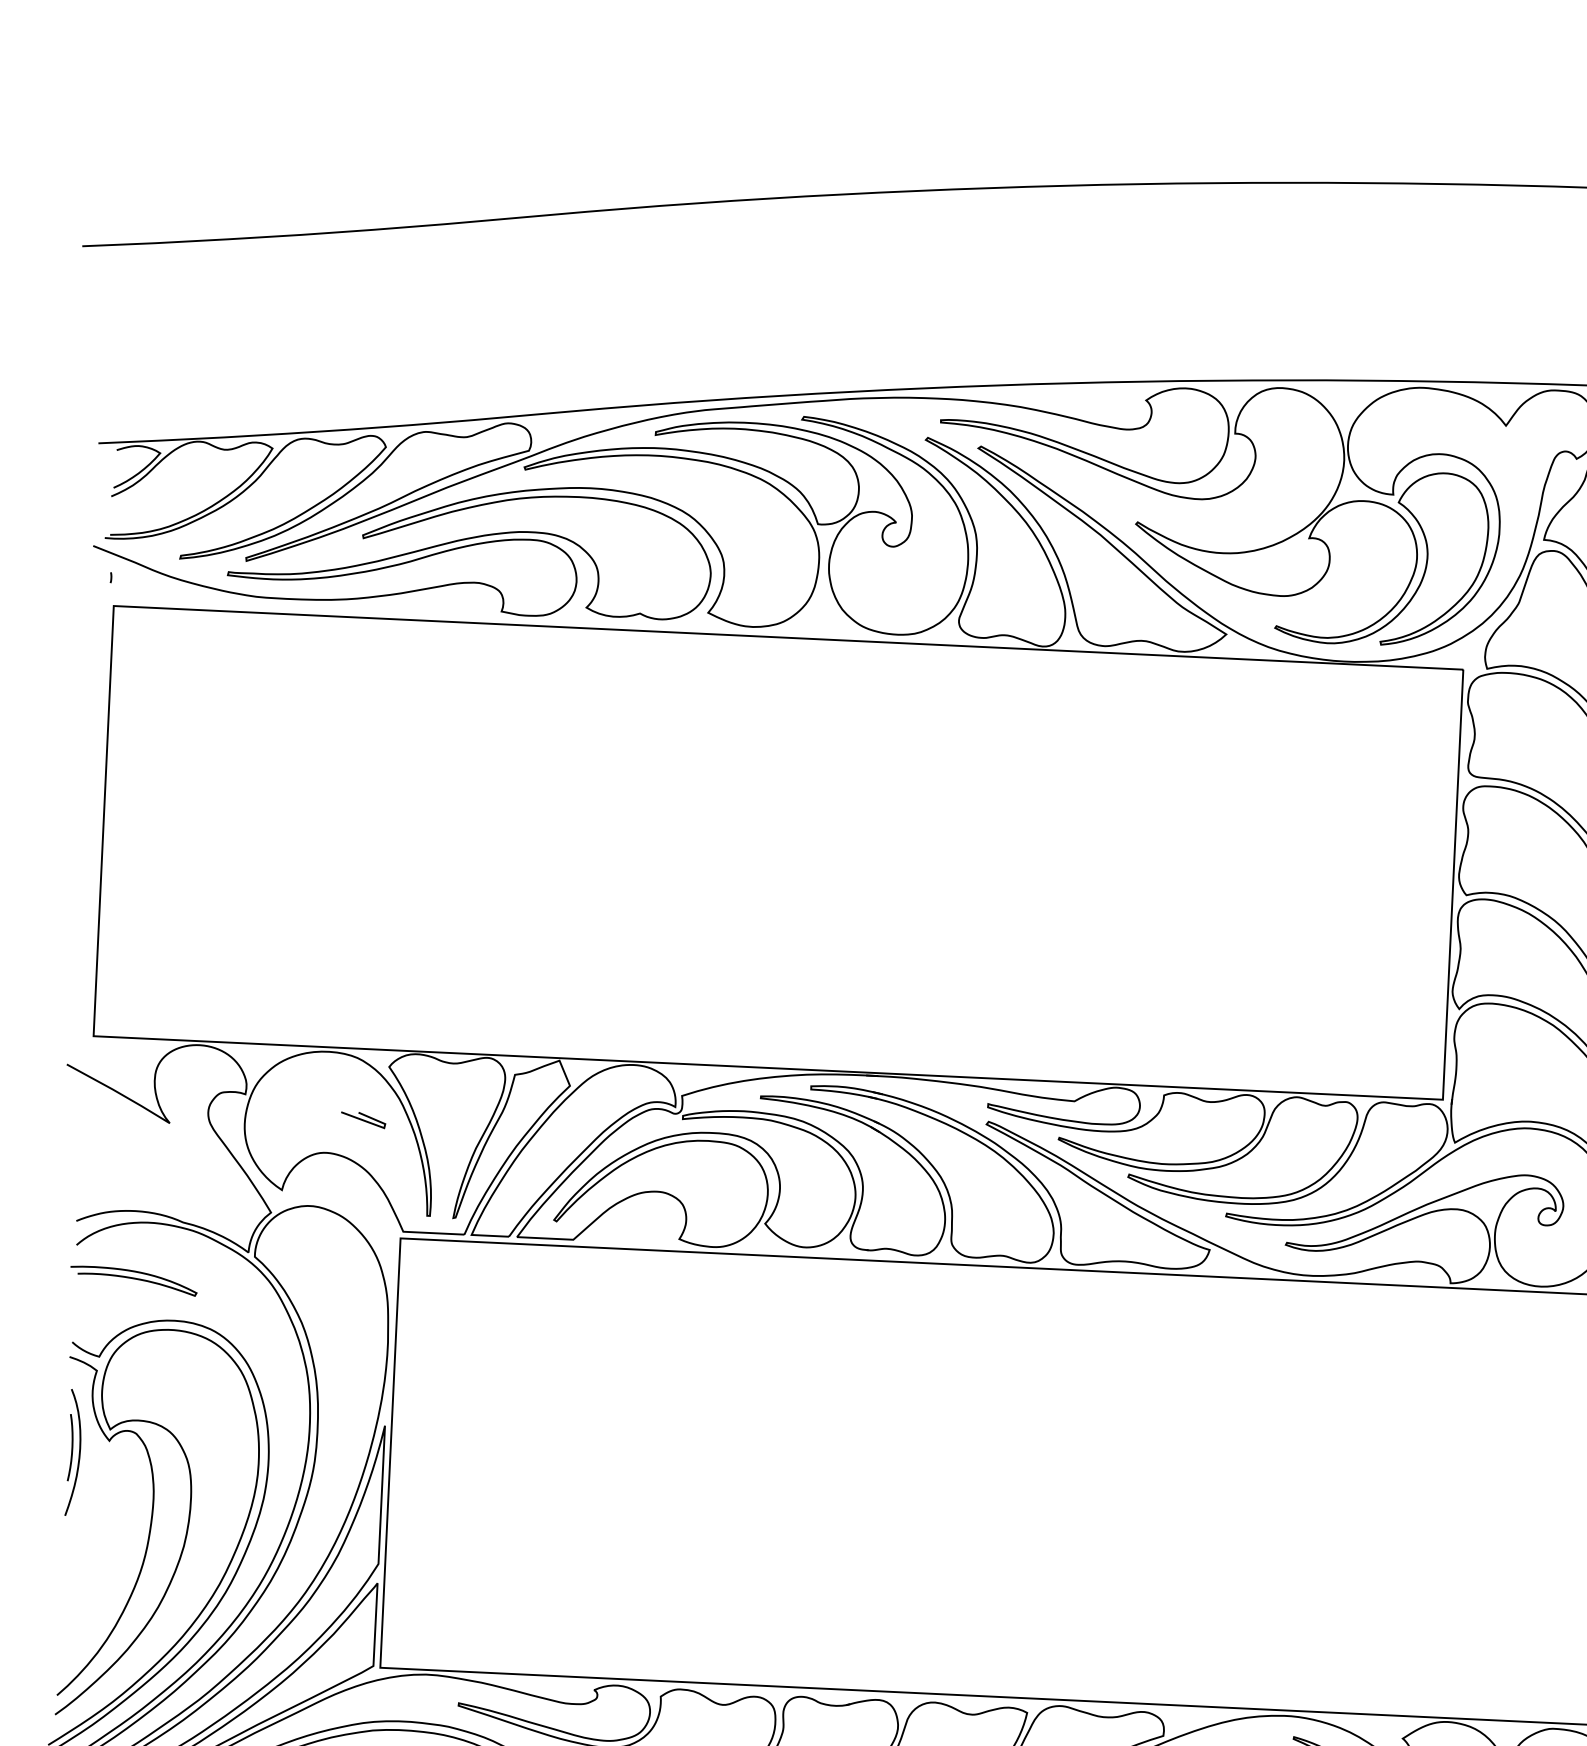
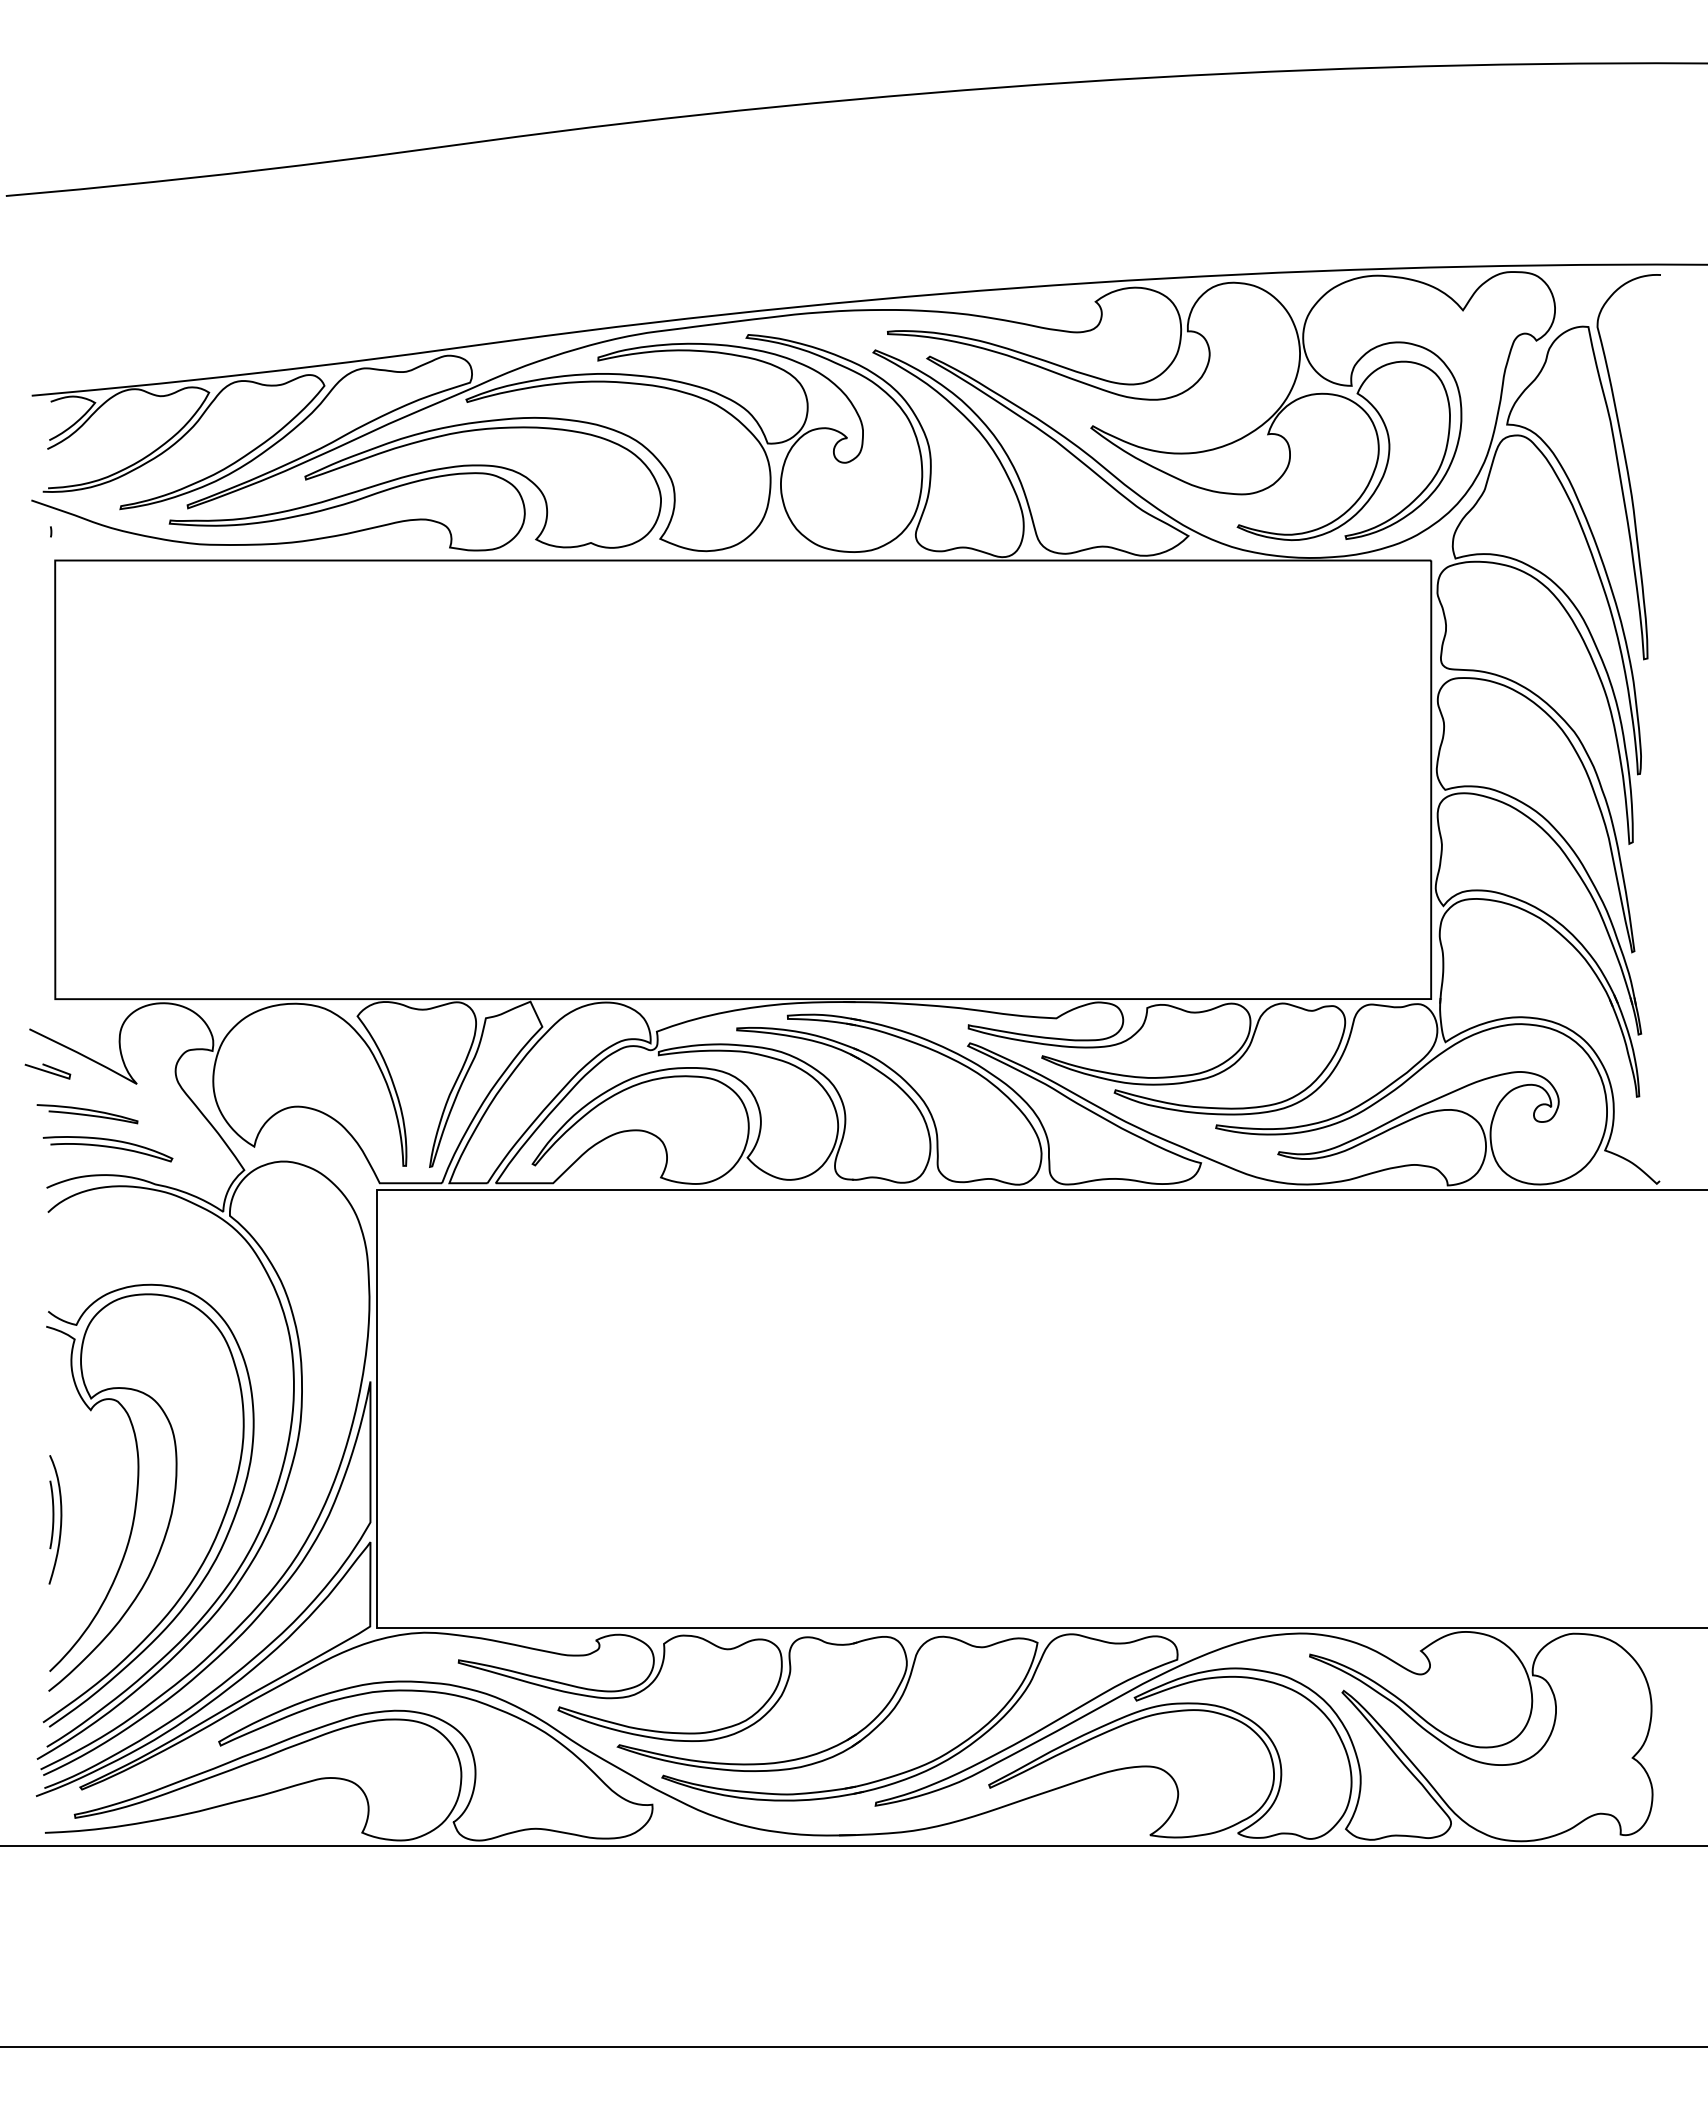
line: (363, 1120) -> (47, 1071), moved
curve: (119, 1150) -> (87, 1114), added
curve: (133, 1279) -> (107, 1147), moved
part: (74, 1452) -> (55, 1519), moved

